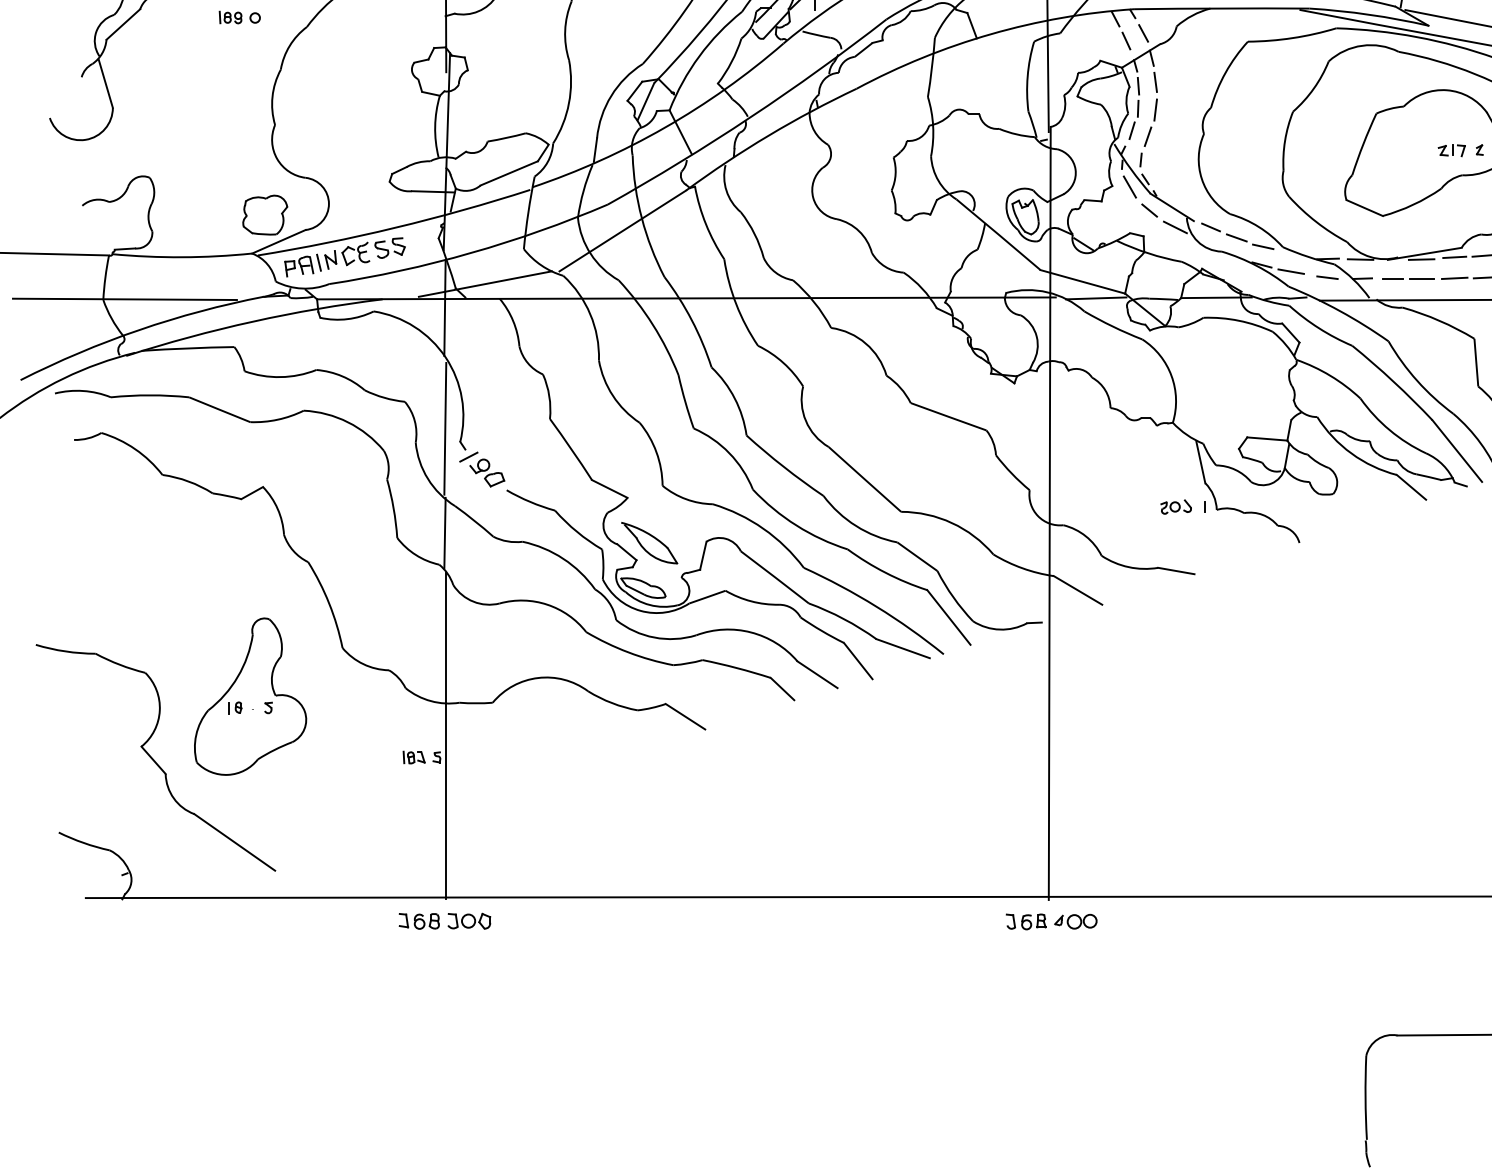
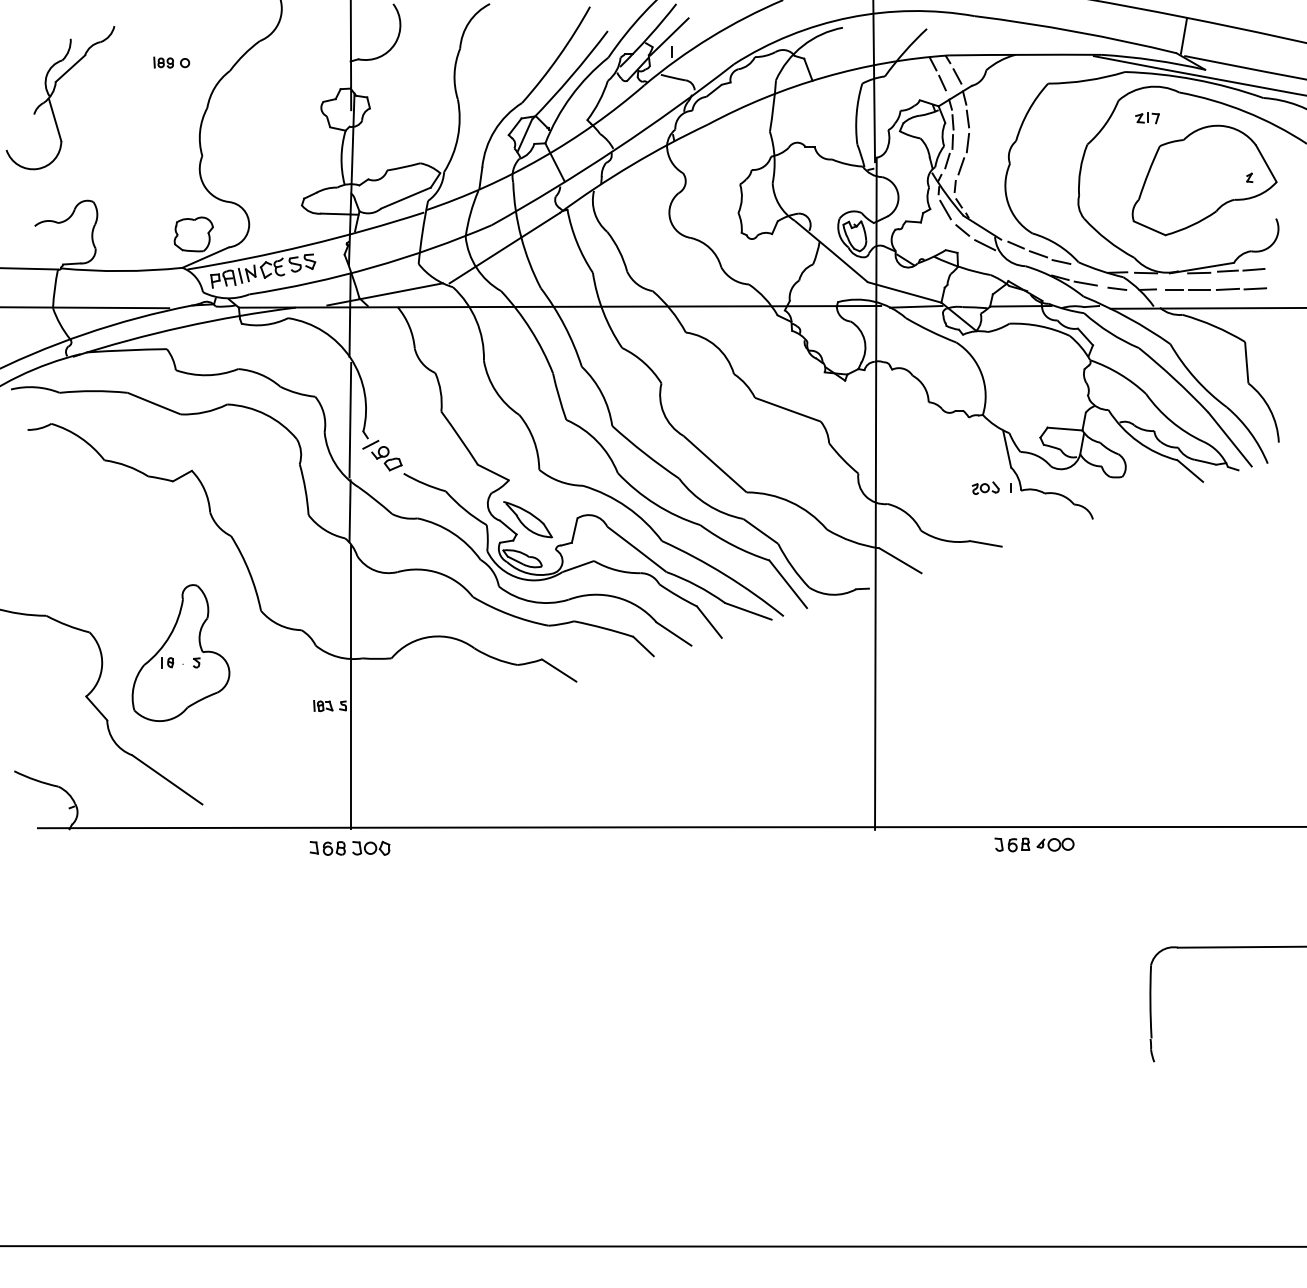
part: (1451, 150) -> (1147, 118), moved
part: (1051, 921) -> (1034, 844), moved

